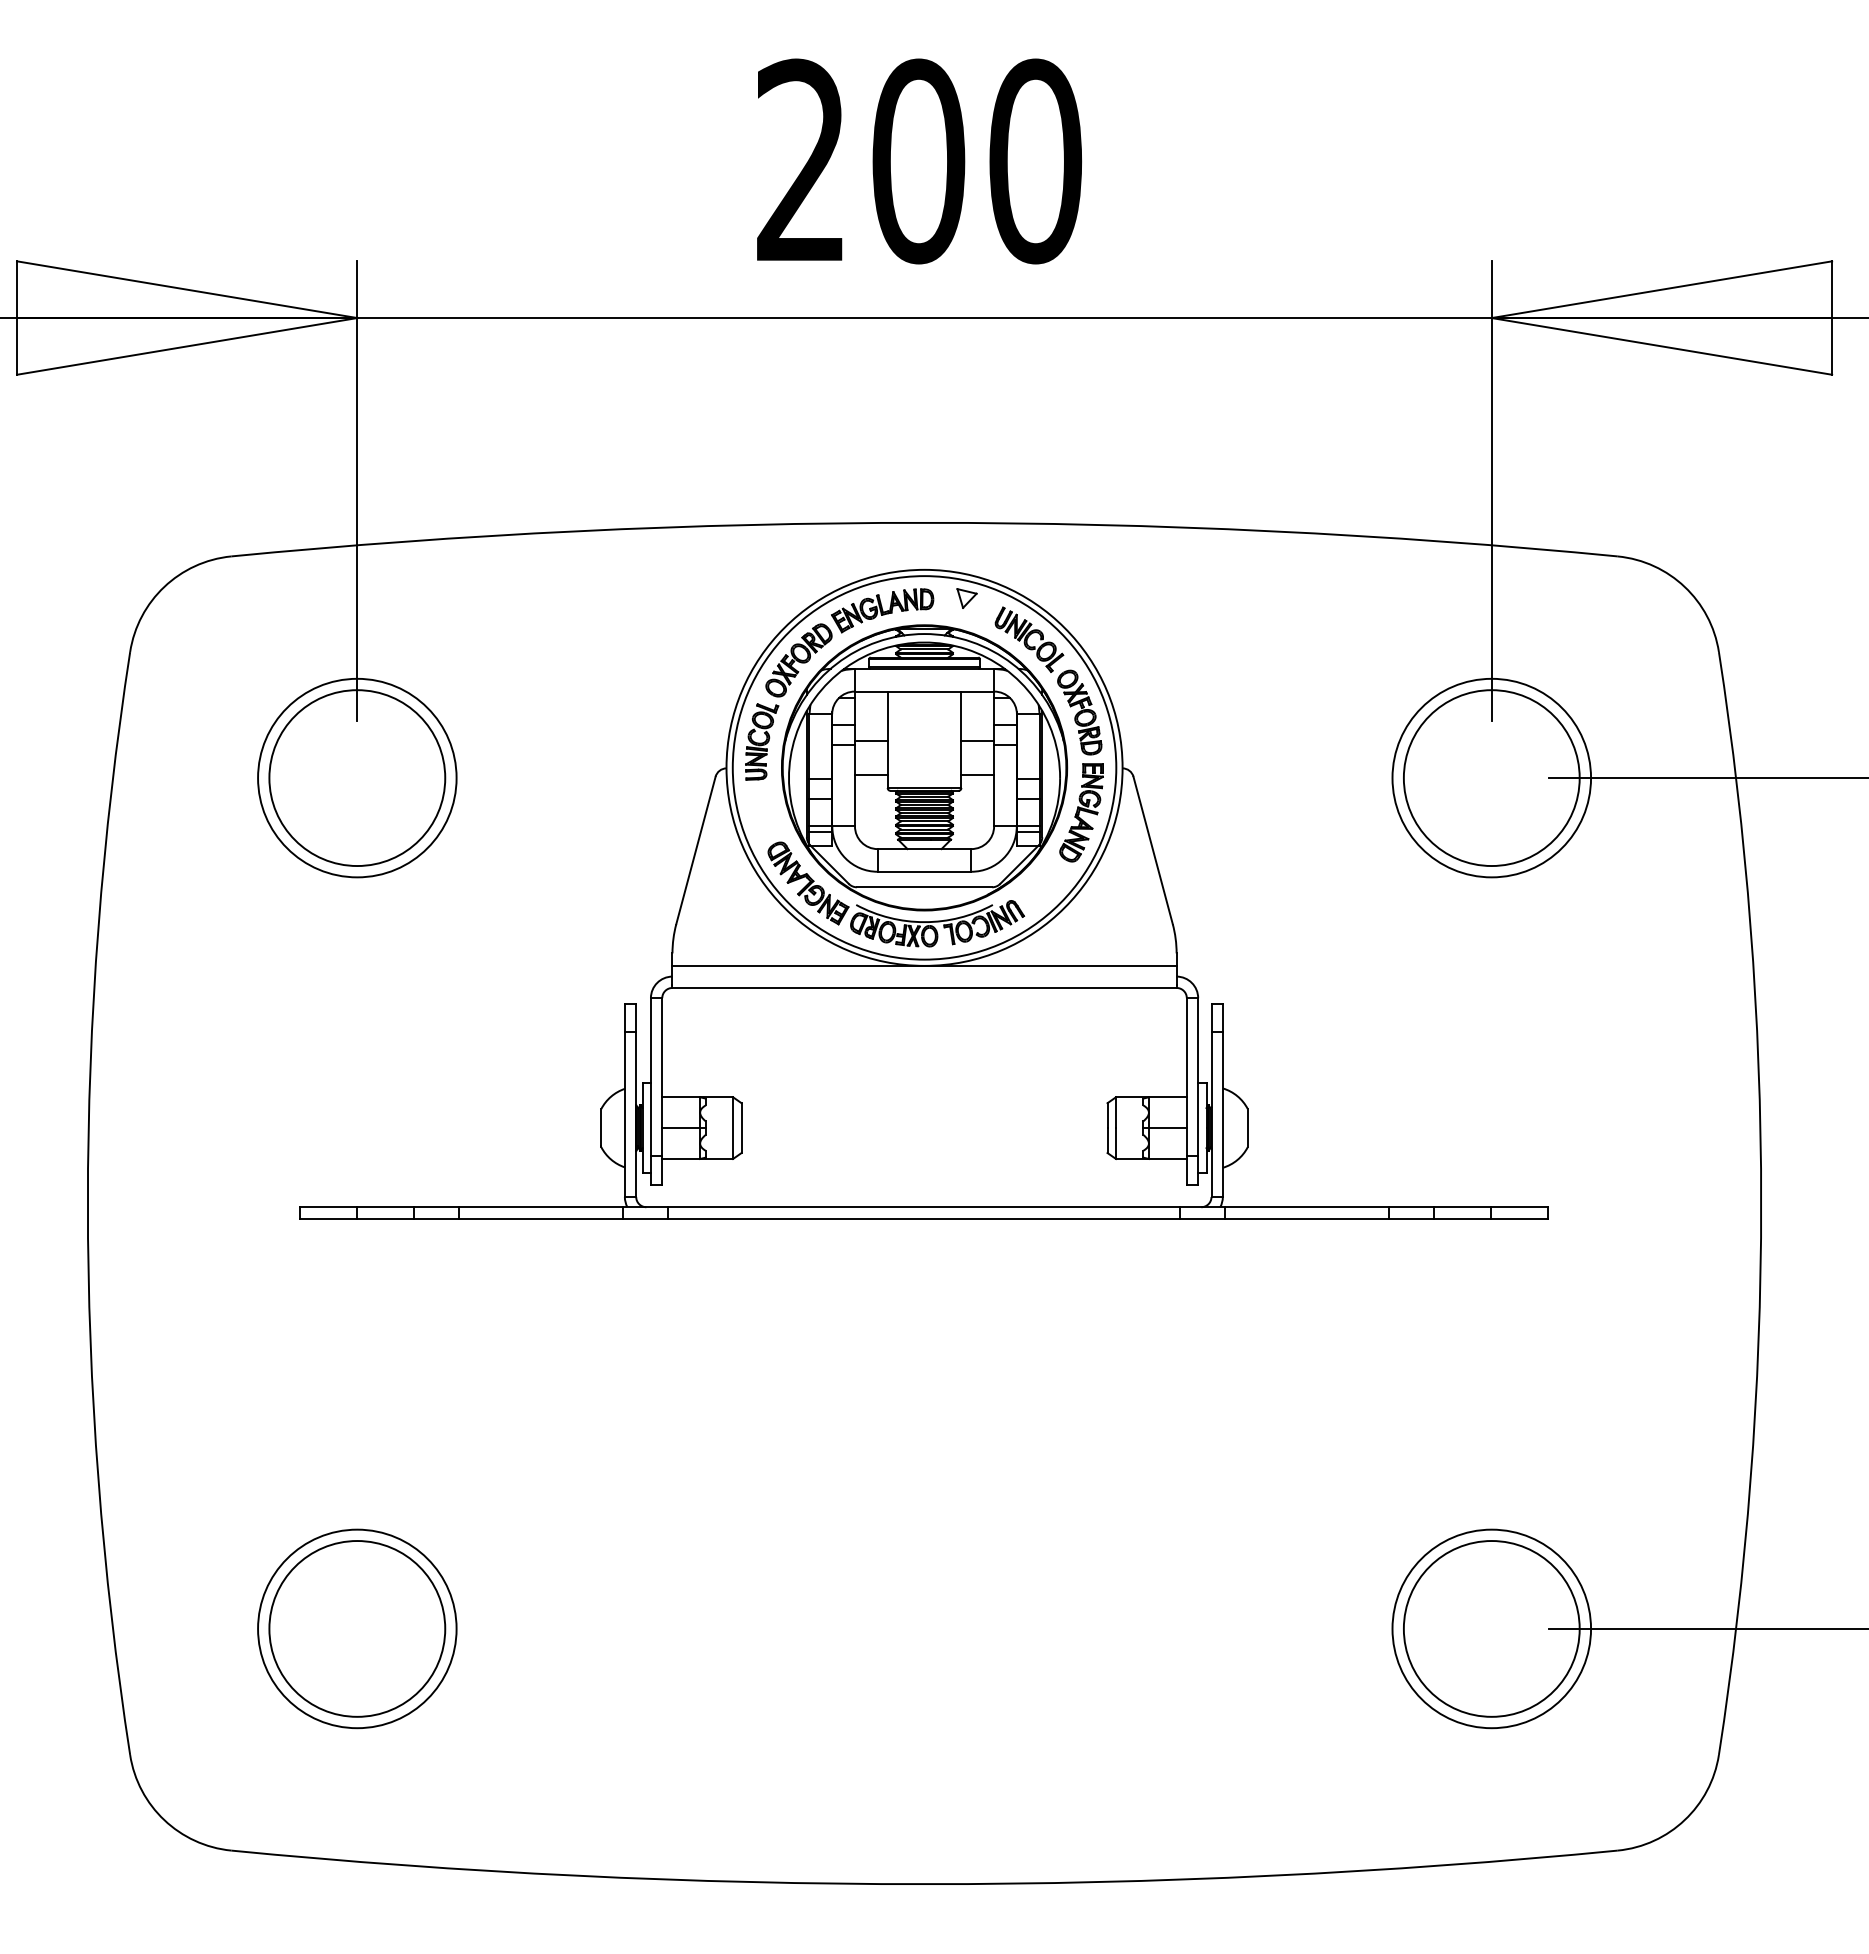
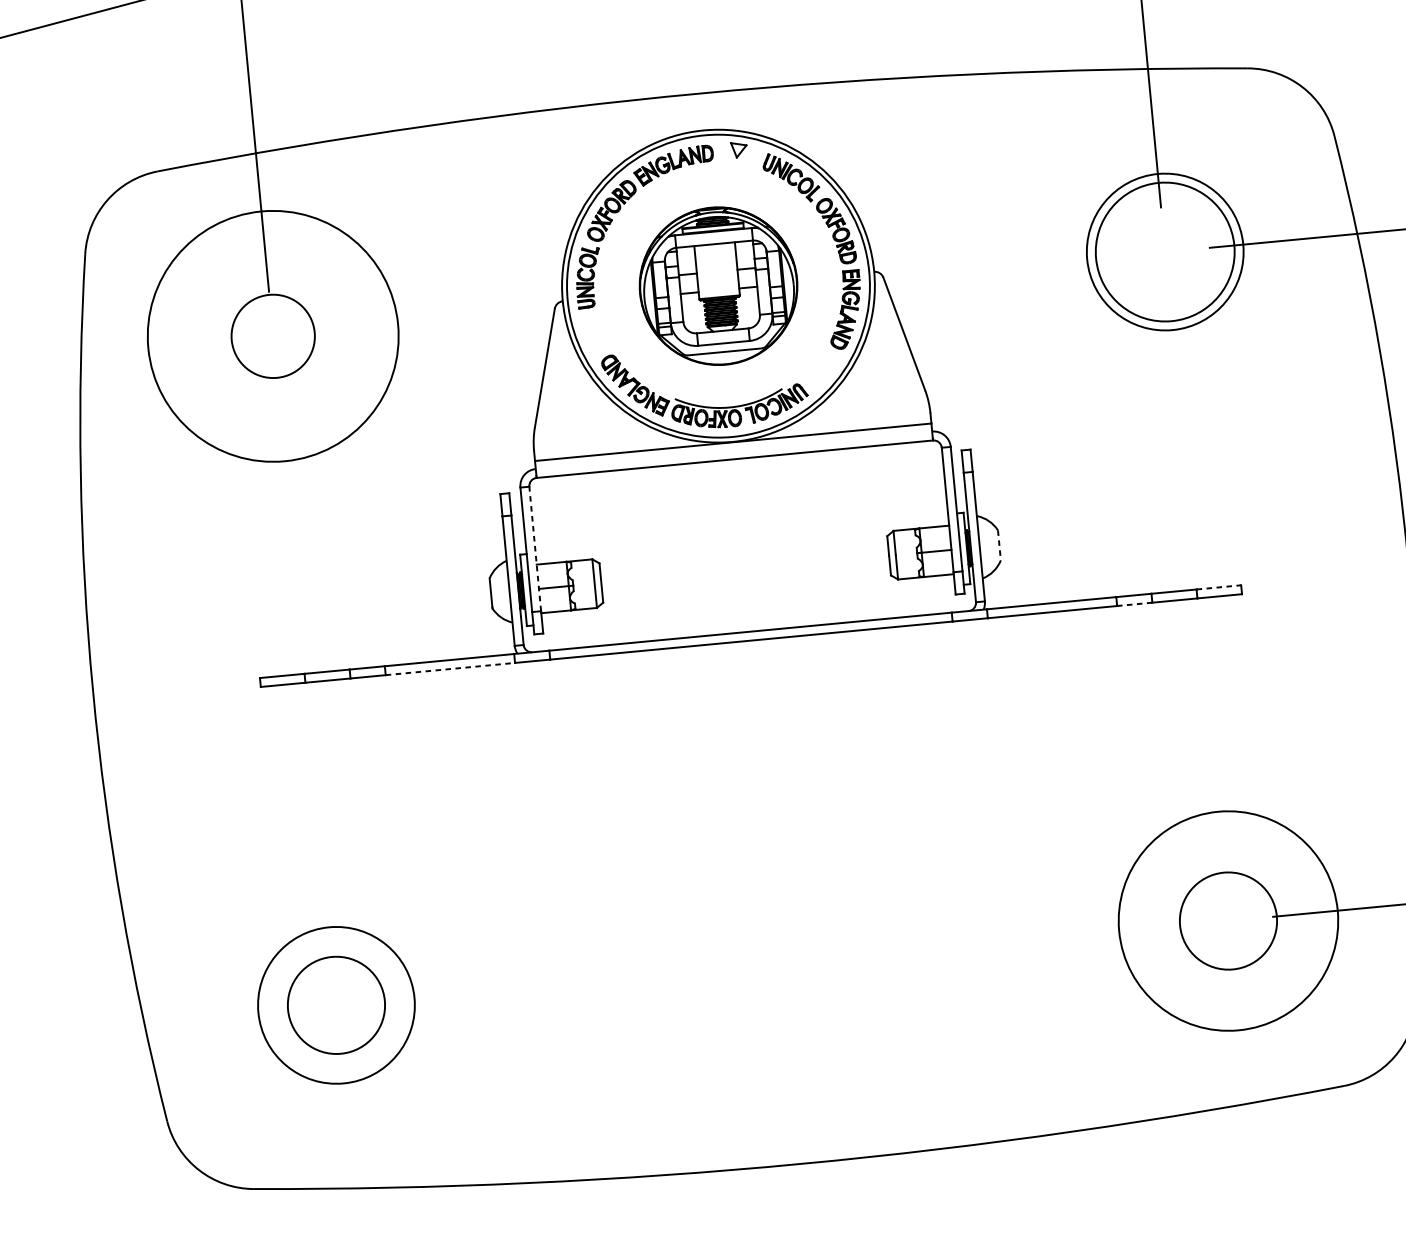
part: (924, 767) -> (718, 285), size x0.7
circle: (357, 777) -> (273, 335), size x1.6
circle: (357, 778) -> (273, 336), size x0.6
line: (662, 1076) -> (535, 548), solid -> dashed
line: (1247, 1128) -> (999, 545), solid -> dashed
line: (1519, 1207) -> (1218, 587), solid -> dashed
line: (541, 1218) -> (450, 668), solid -> dashed
line: (1410, 1218) -> (1134, 604), solid -> dashed
circle: (357, 1628) -> (336, 1005), size x0.7
circle: (1491, 1628) -> (1228, 920), size x0.7
circle: (1491, 1628) -> (1228, 920), size x1.4

